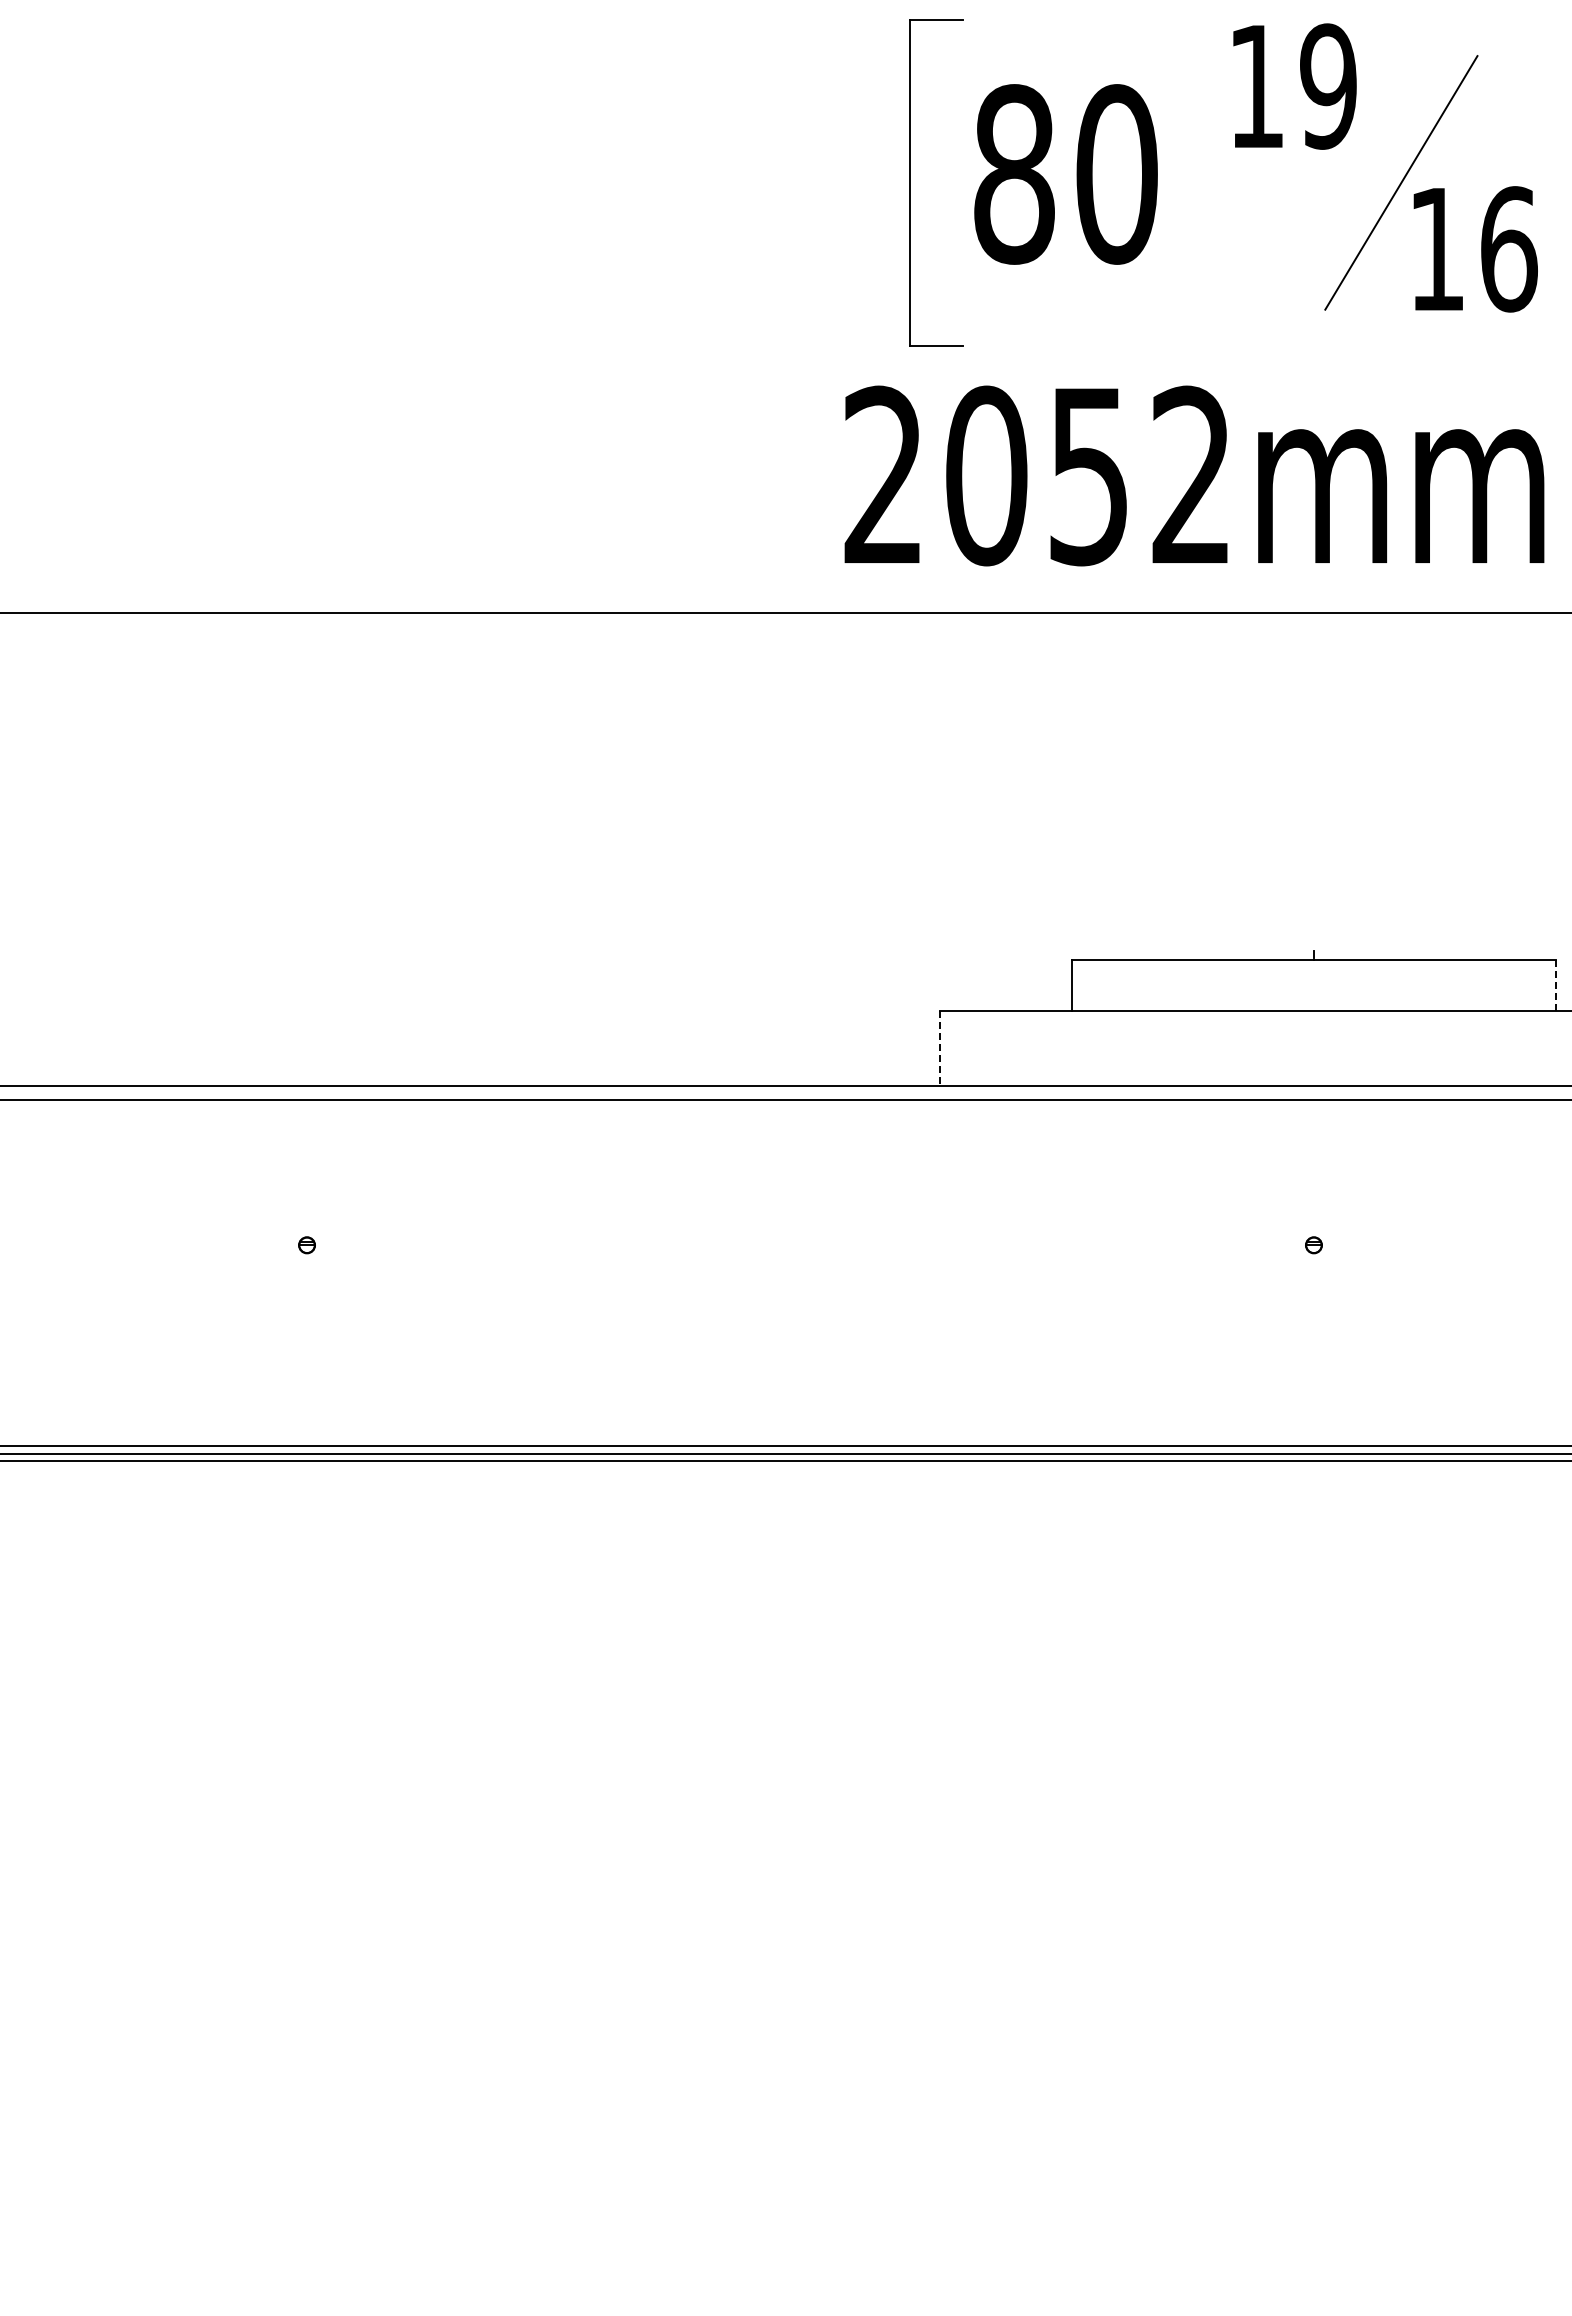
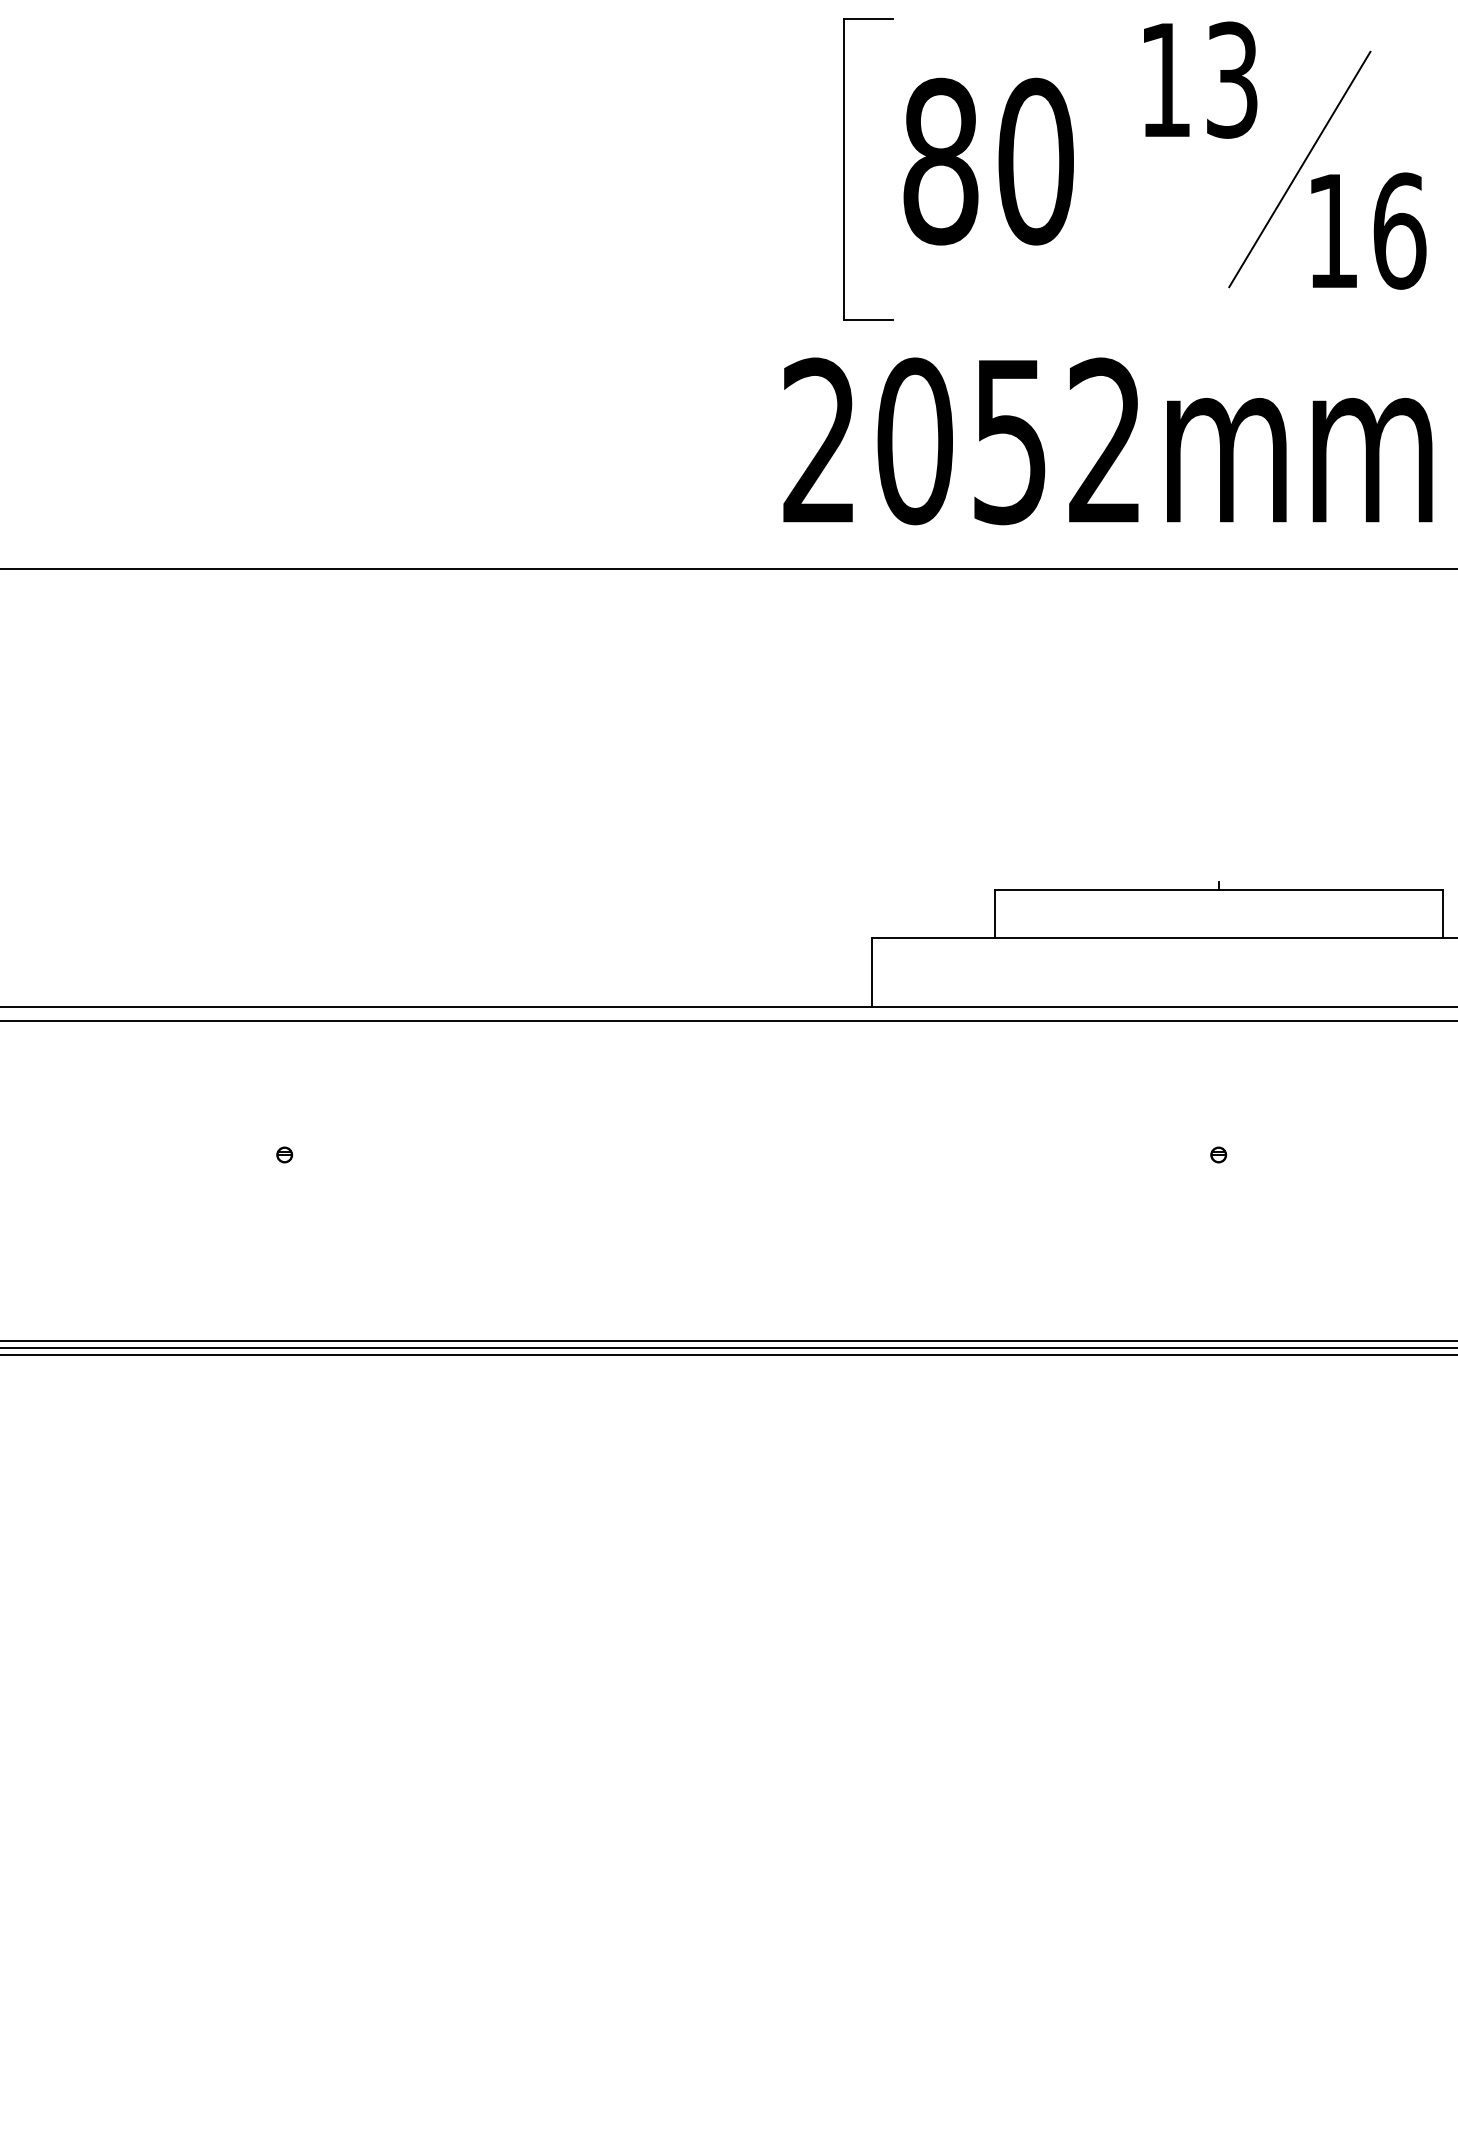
text: (1328, 86) -> (1232, 80), 19 -> 13
line: (1555, 985) -> (1442, 913), dashed -> solid
line: (940, 1048) -> (872, 972), dashed -> solid

